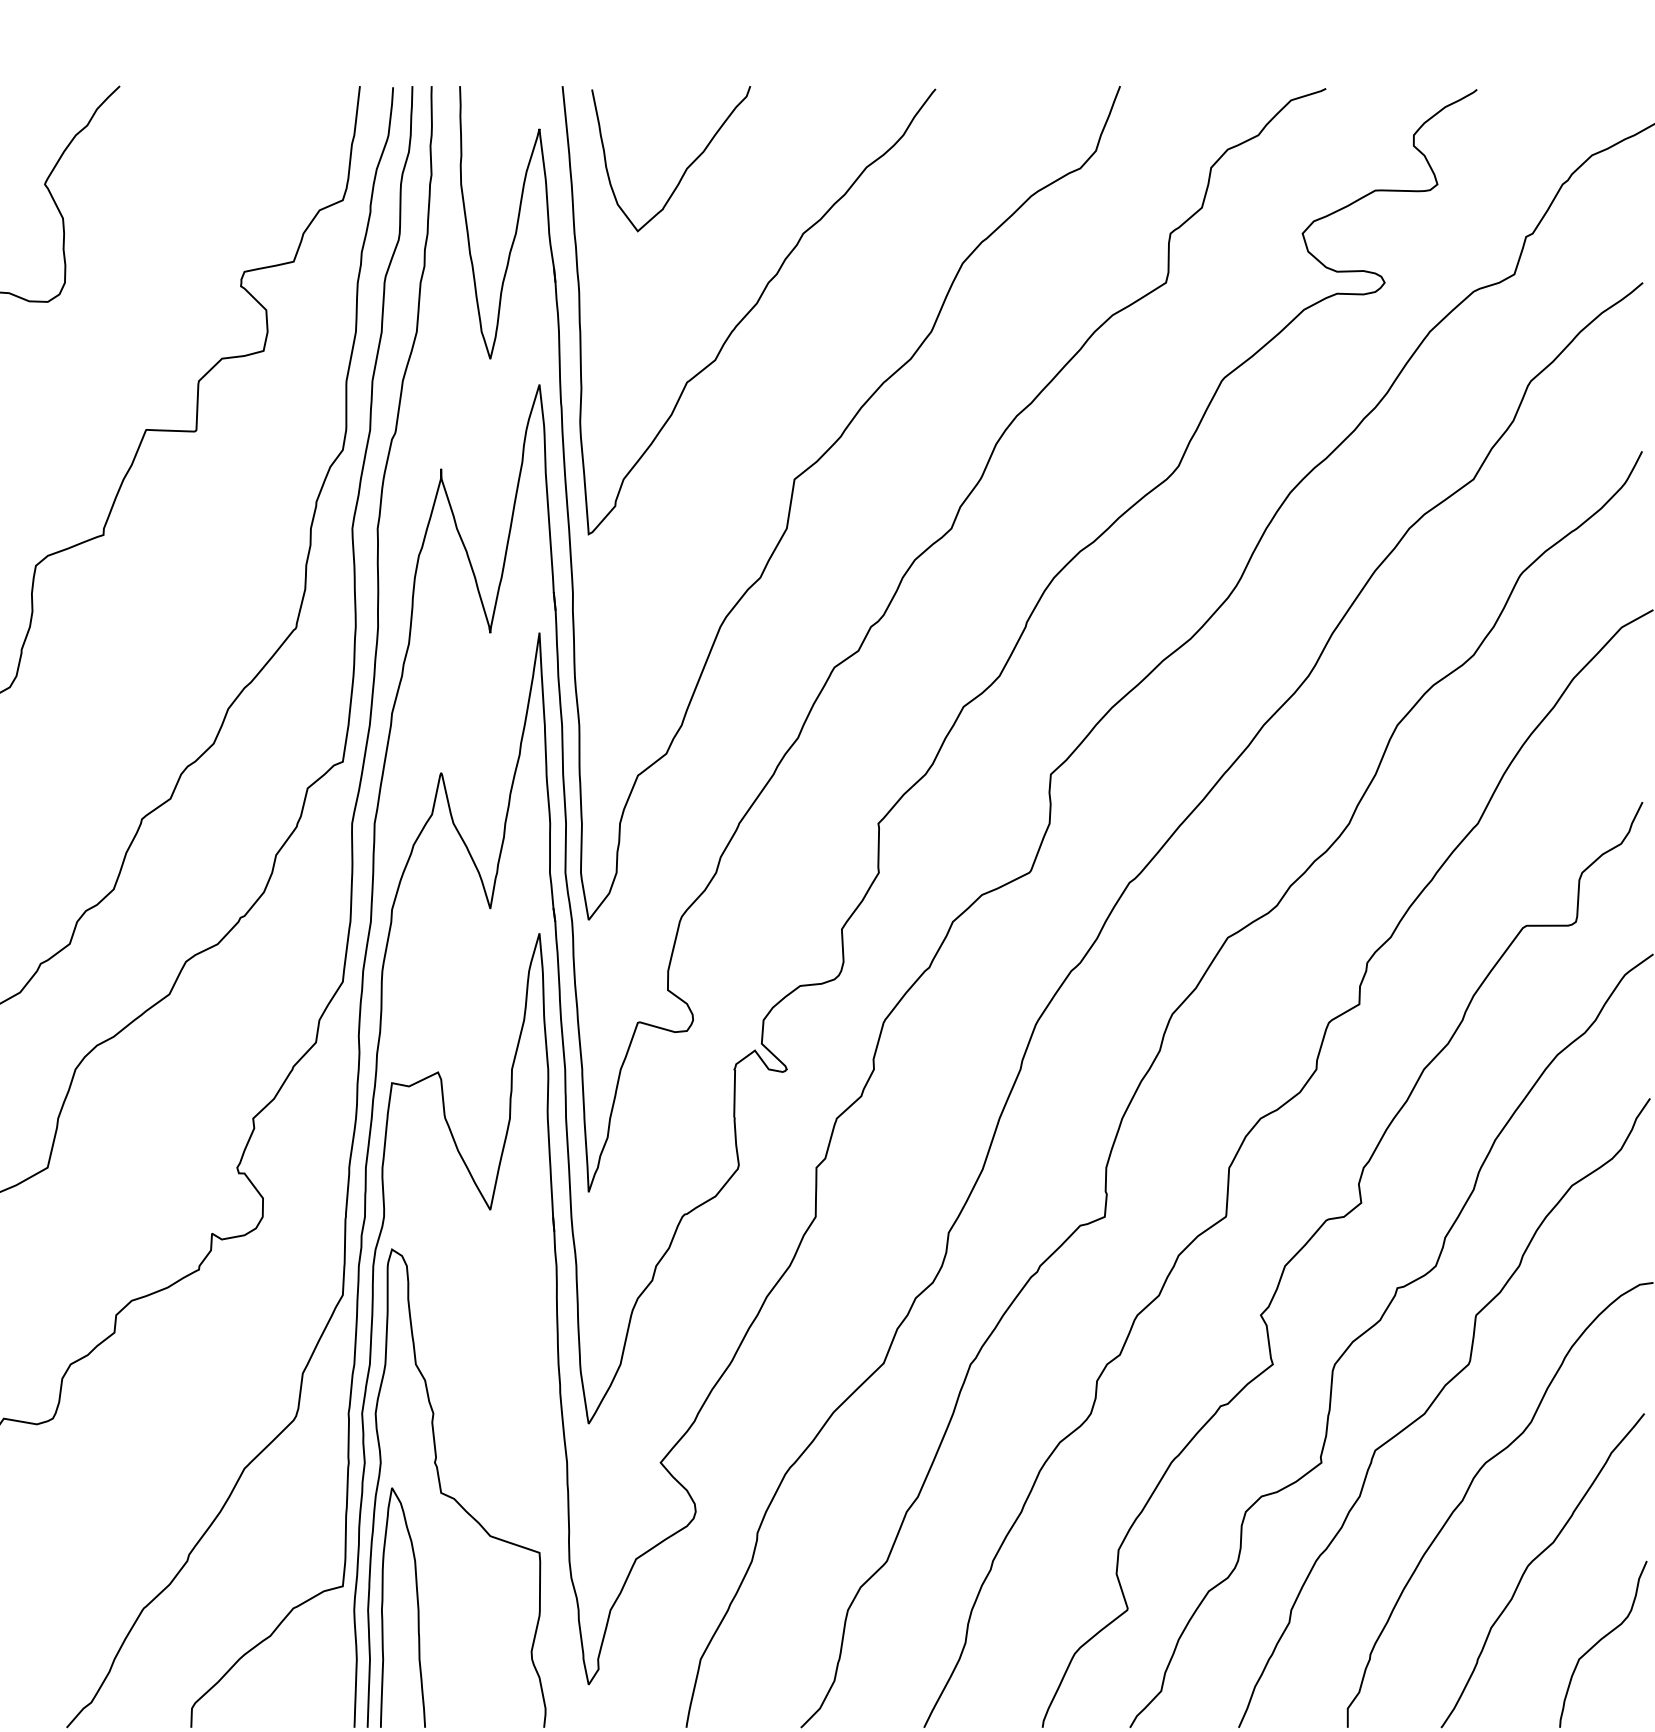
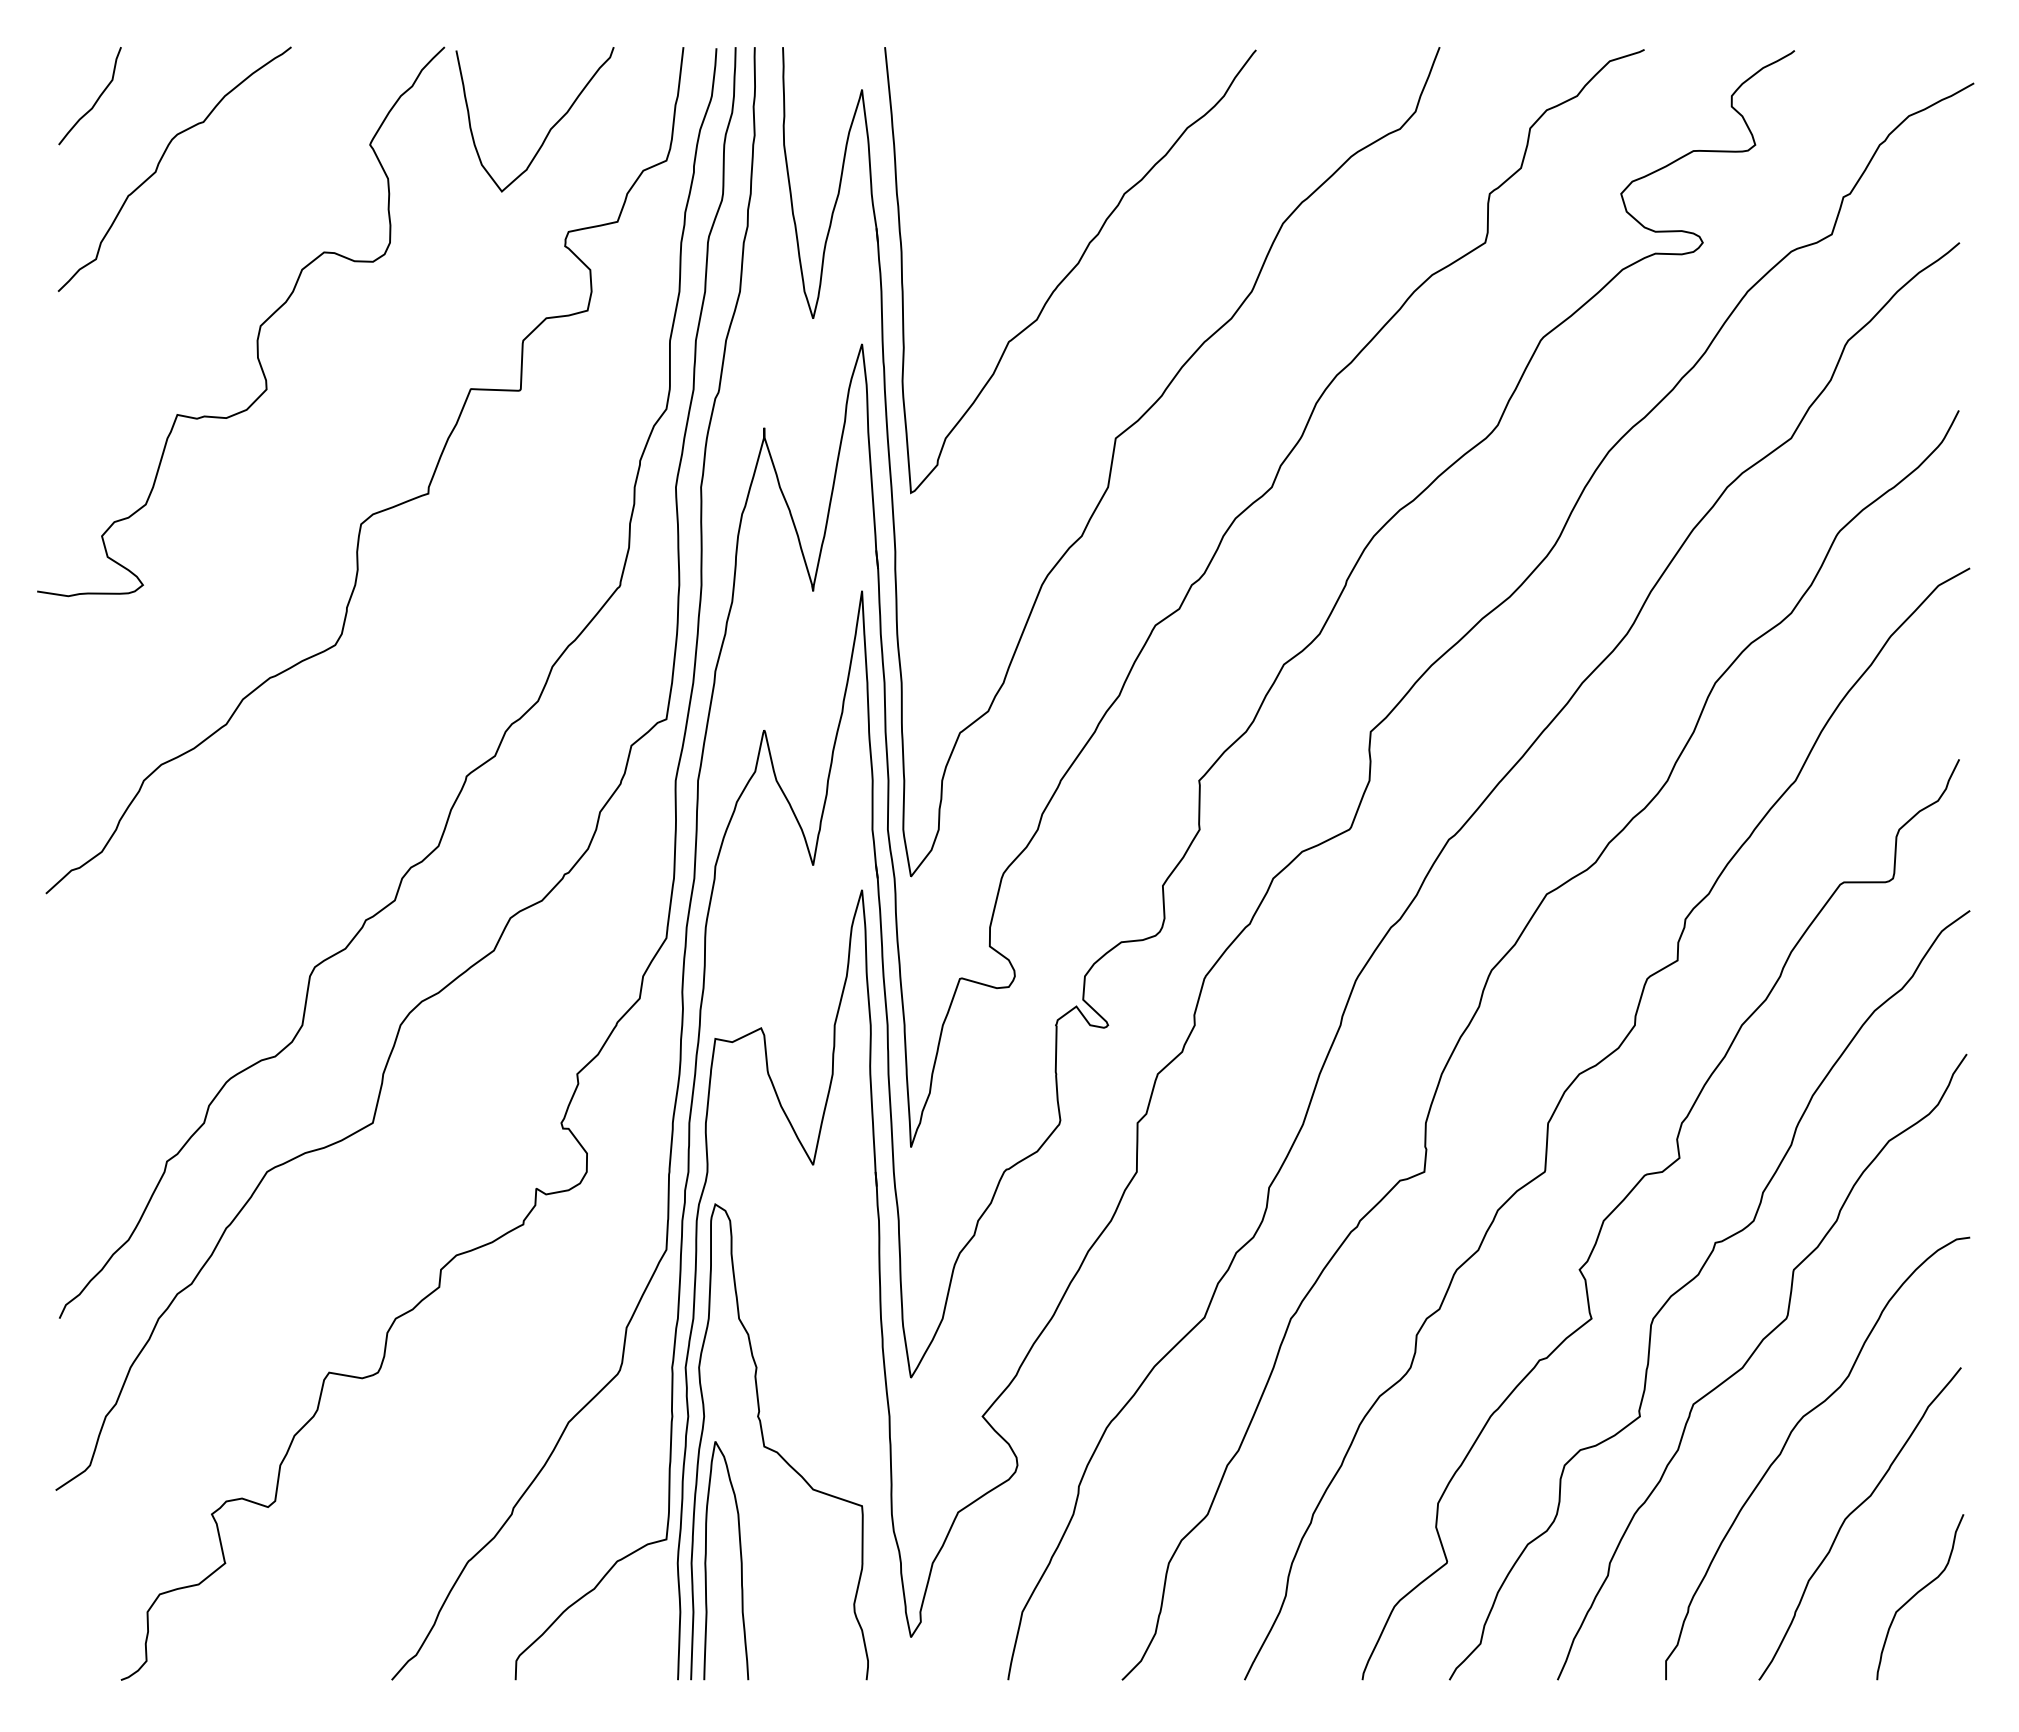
curve: (685, 168) -> (549, 129), moved

